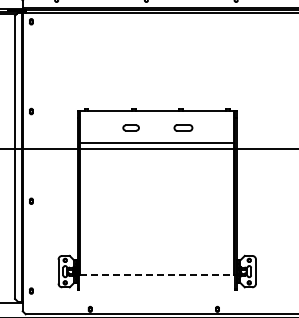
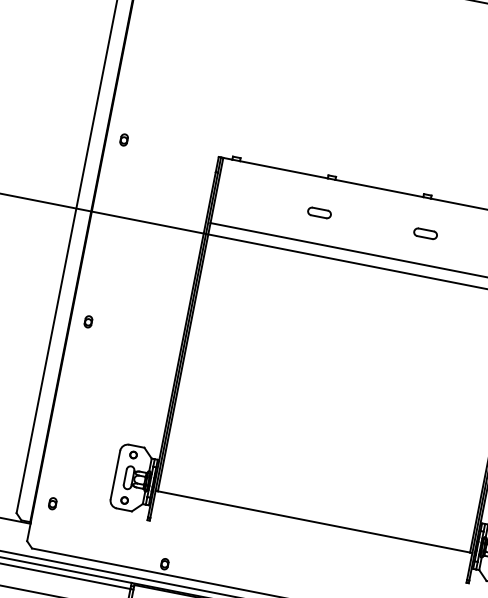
part: (130, 127) -> (318, 211), size x0.71
part: (183, 127) -> (425, 232), size x0.62
line: (157, 275) -> (314, 522), dashed -> solid

